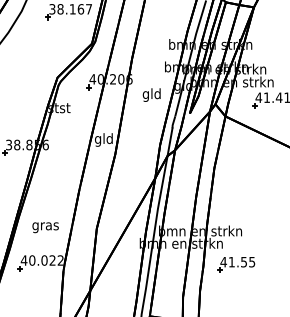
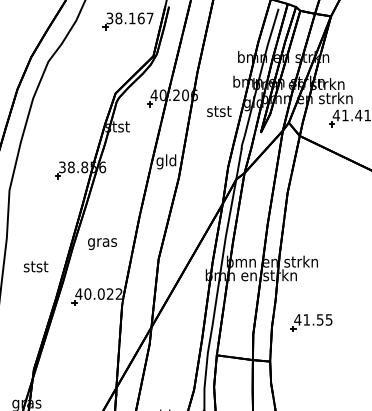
text: (152, 95) -> (219, 112), gld -> stst
text: (45, 227) -> (102, 243), moved
part: (236, 264) -> (311, 322), moved

